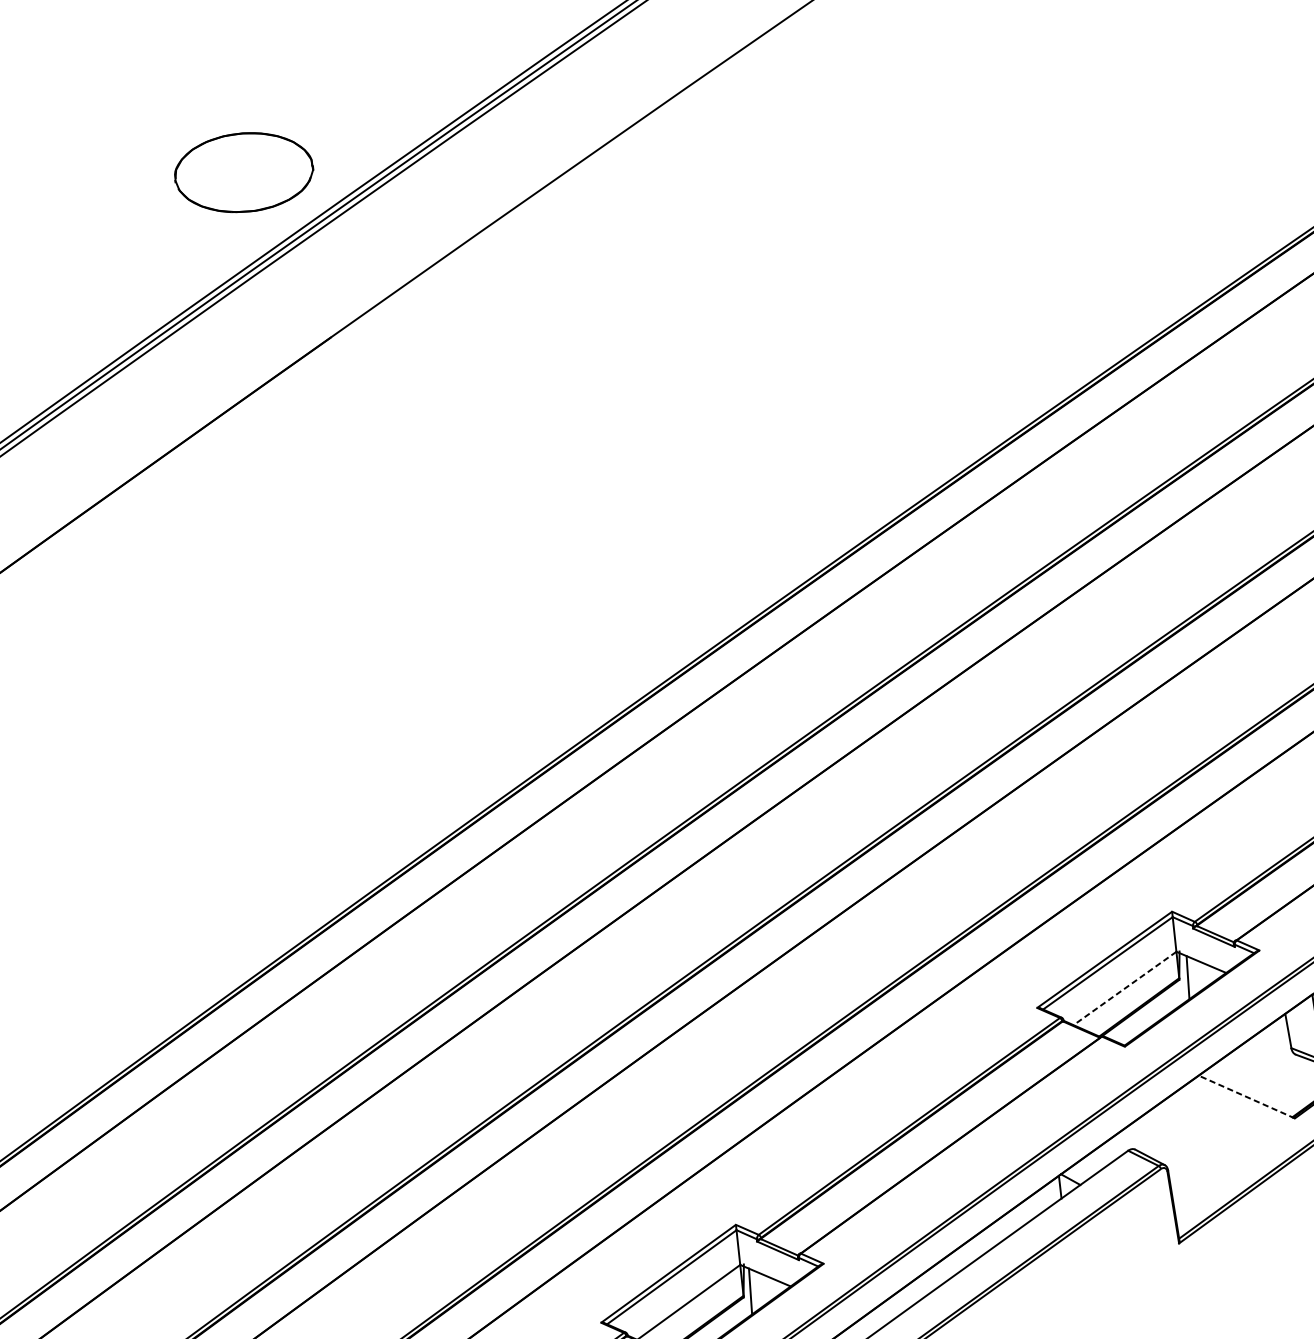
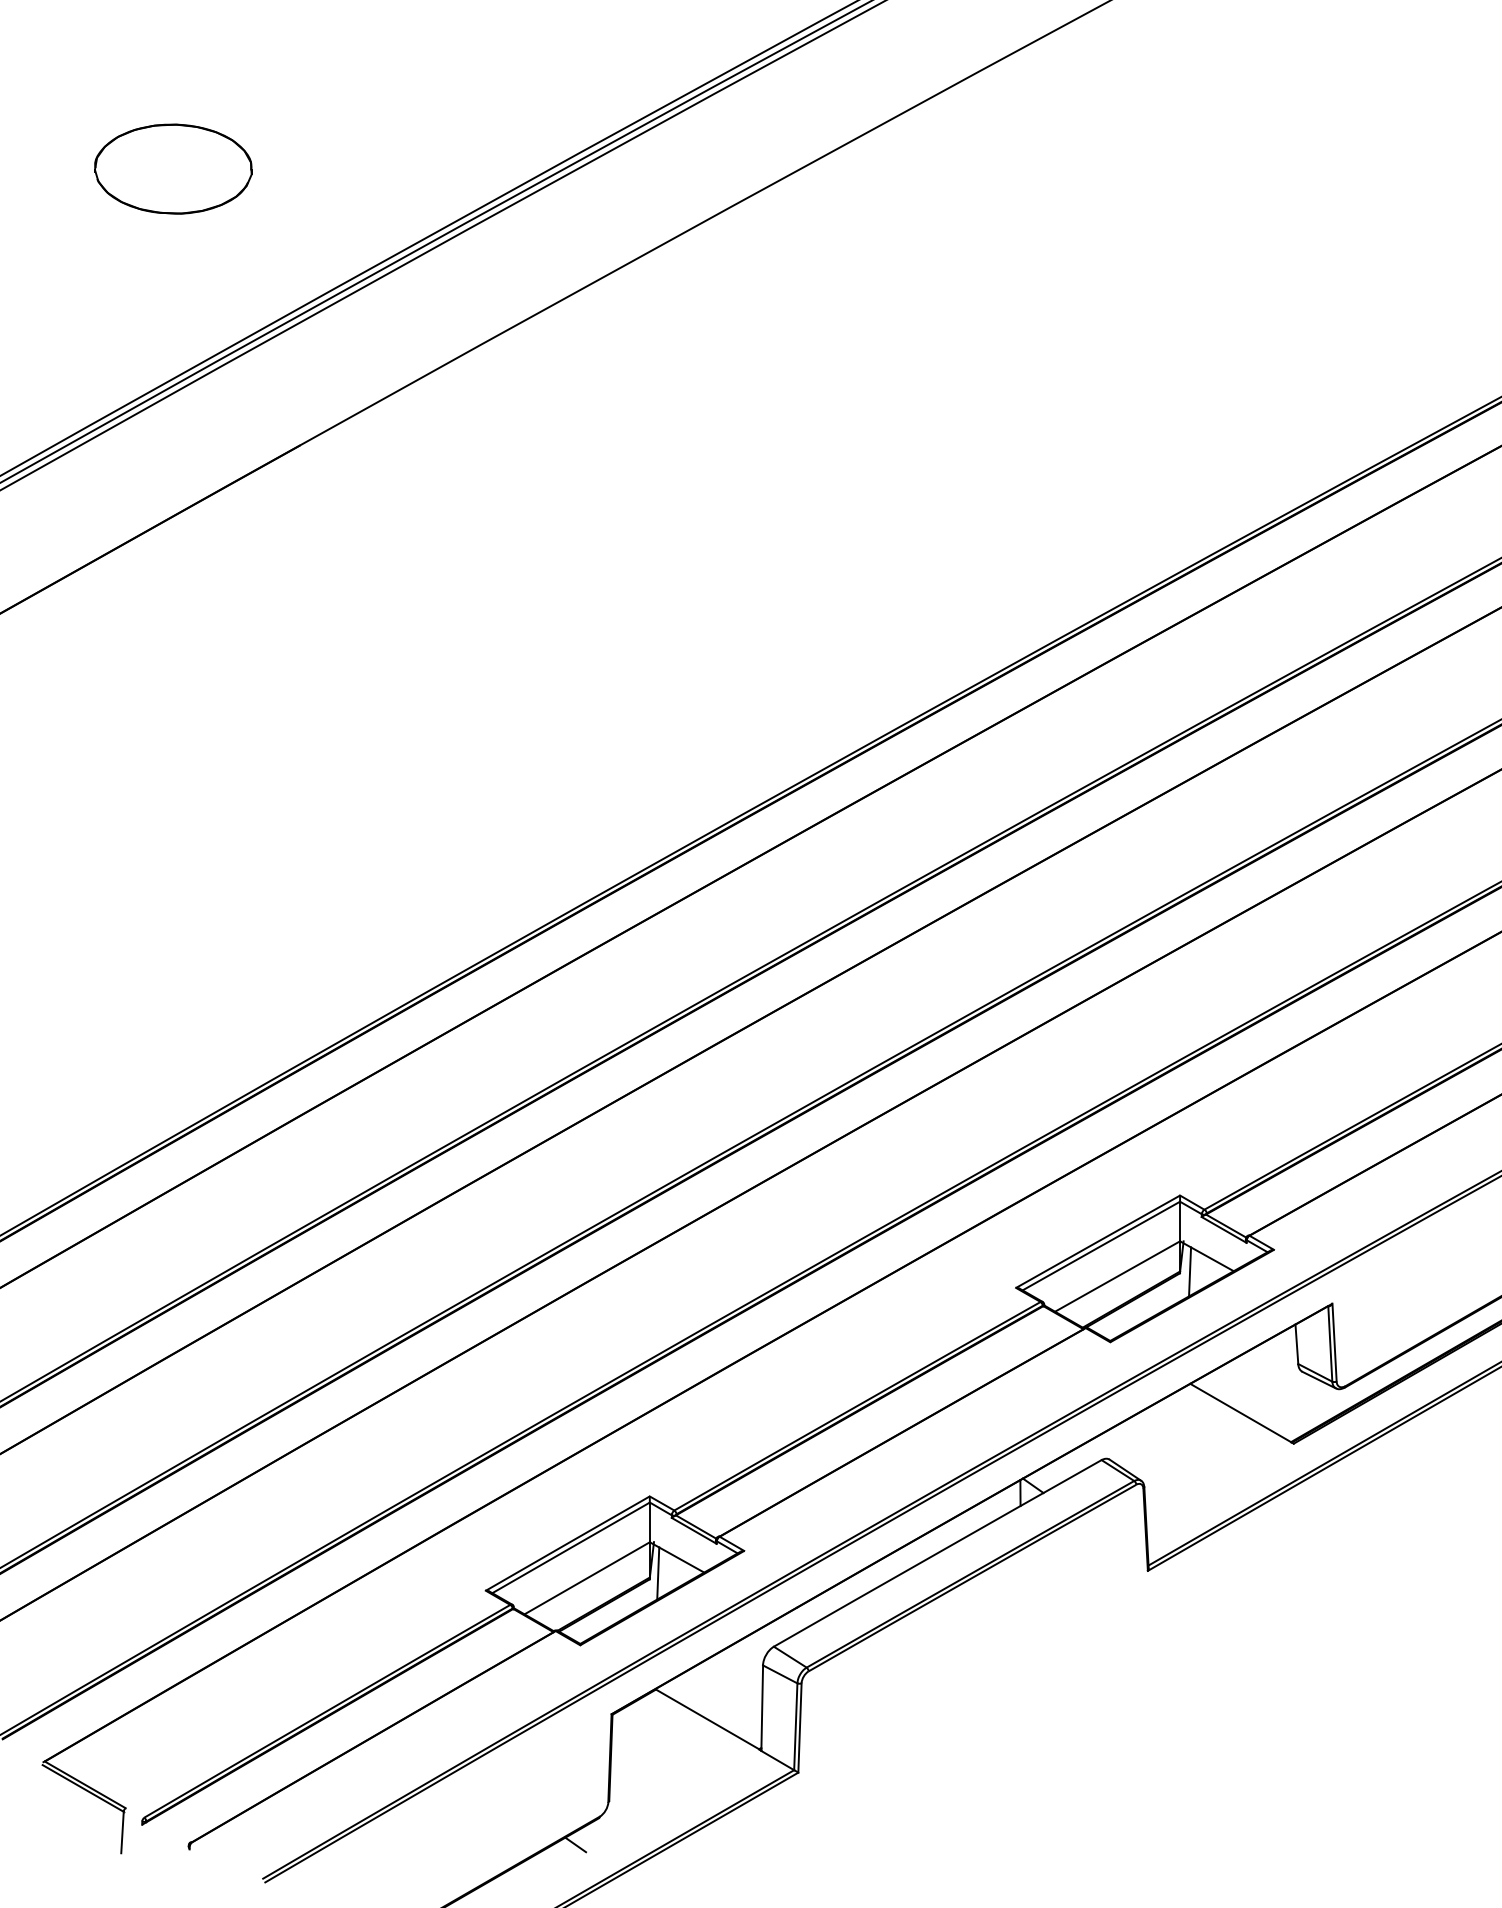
part: (244, 172) -> (173, 168), moved
line: (1124, 988) -> (1117, 1276), dashed -> solid
line: (1247, 1096) -> (1242, 1413), dashed -> solid

